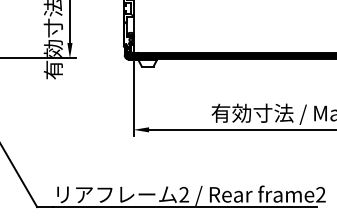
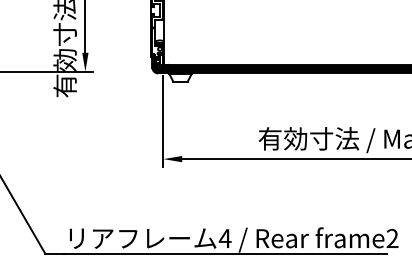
text: (184, 194) -> (225, 238), 2 -> 4

